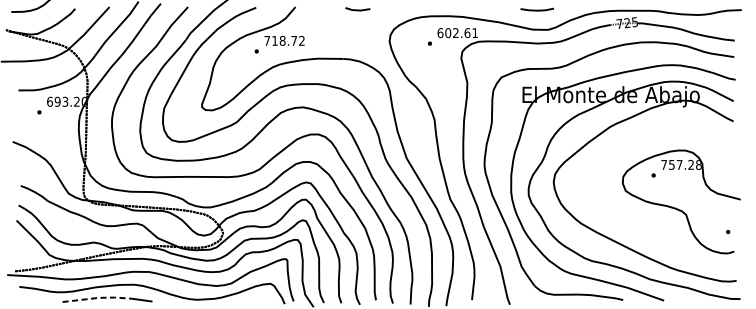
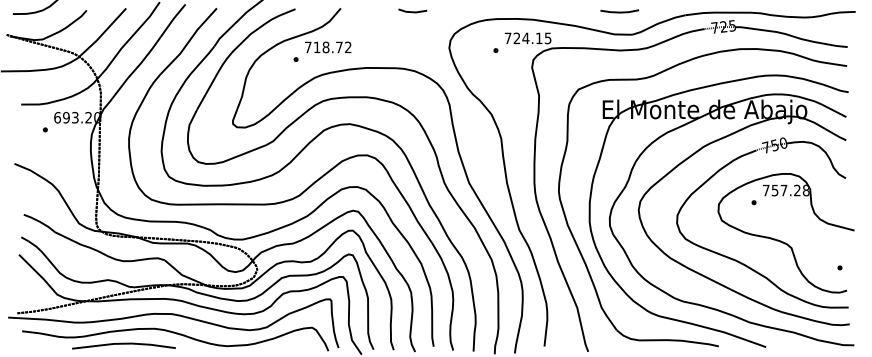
text: (457, 33) -> (527, 38), 602.61 -> 724.15
part: (643, 227) -> (742, 262), added
line: (98, 298) -> (113, 344), dashed -> solid

